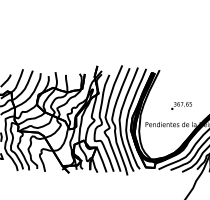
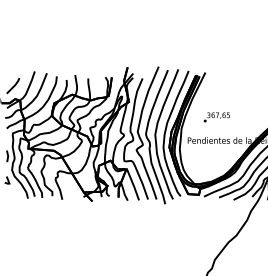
text: (181, 106) -> (216, 117), moved

